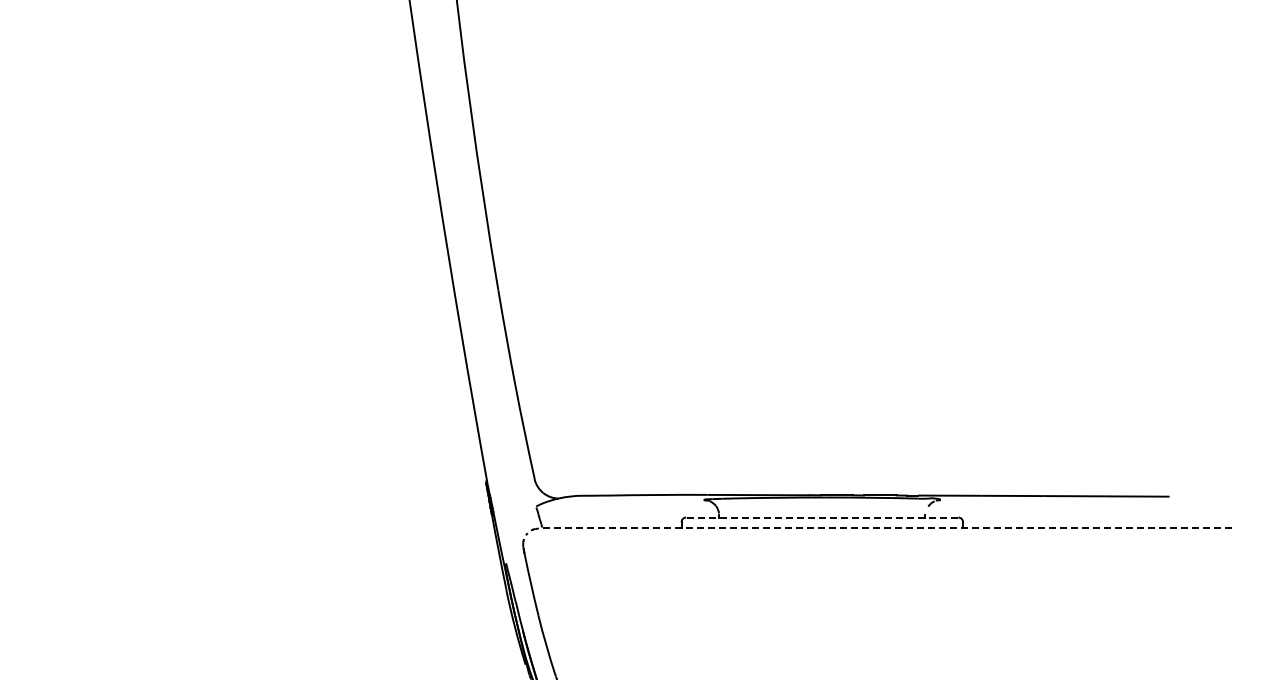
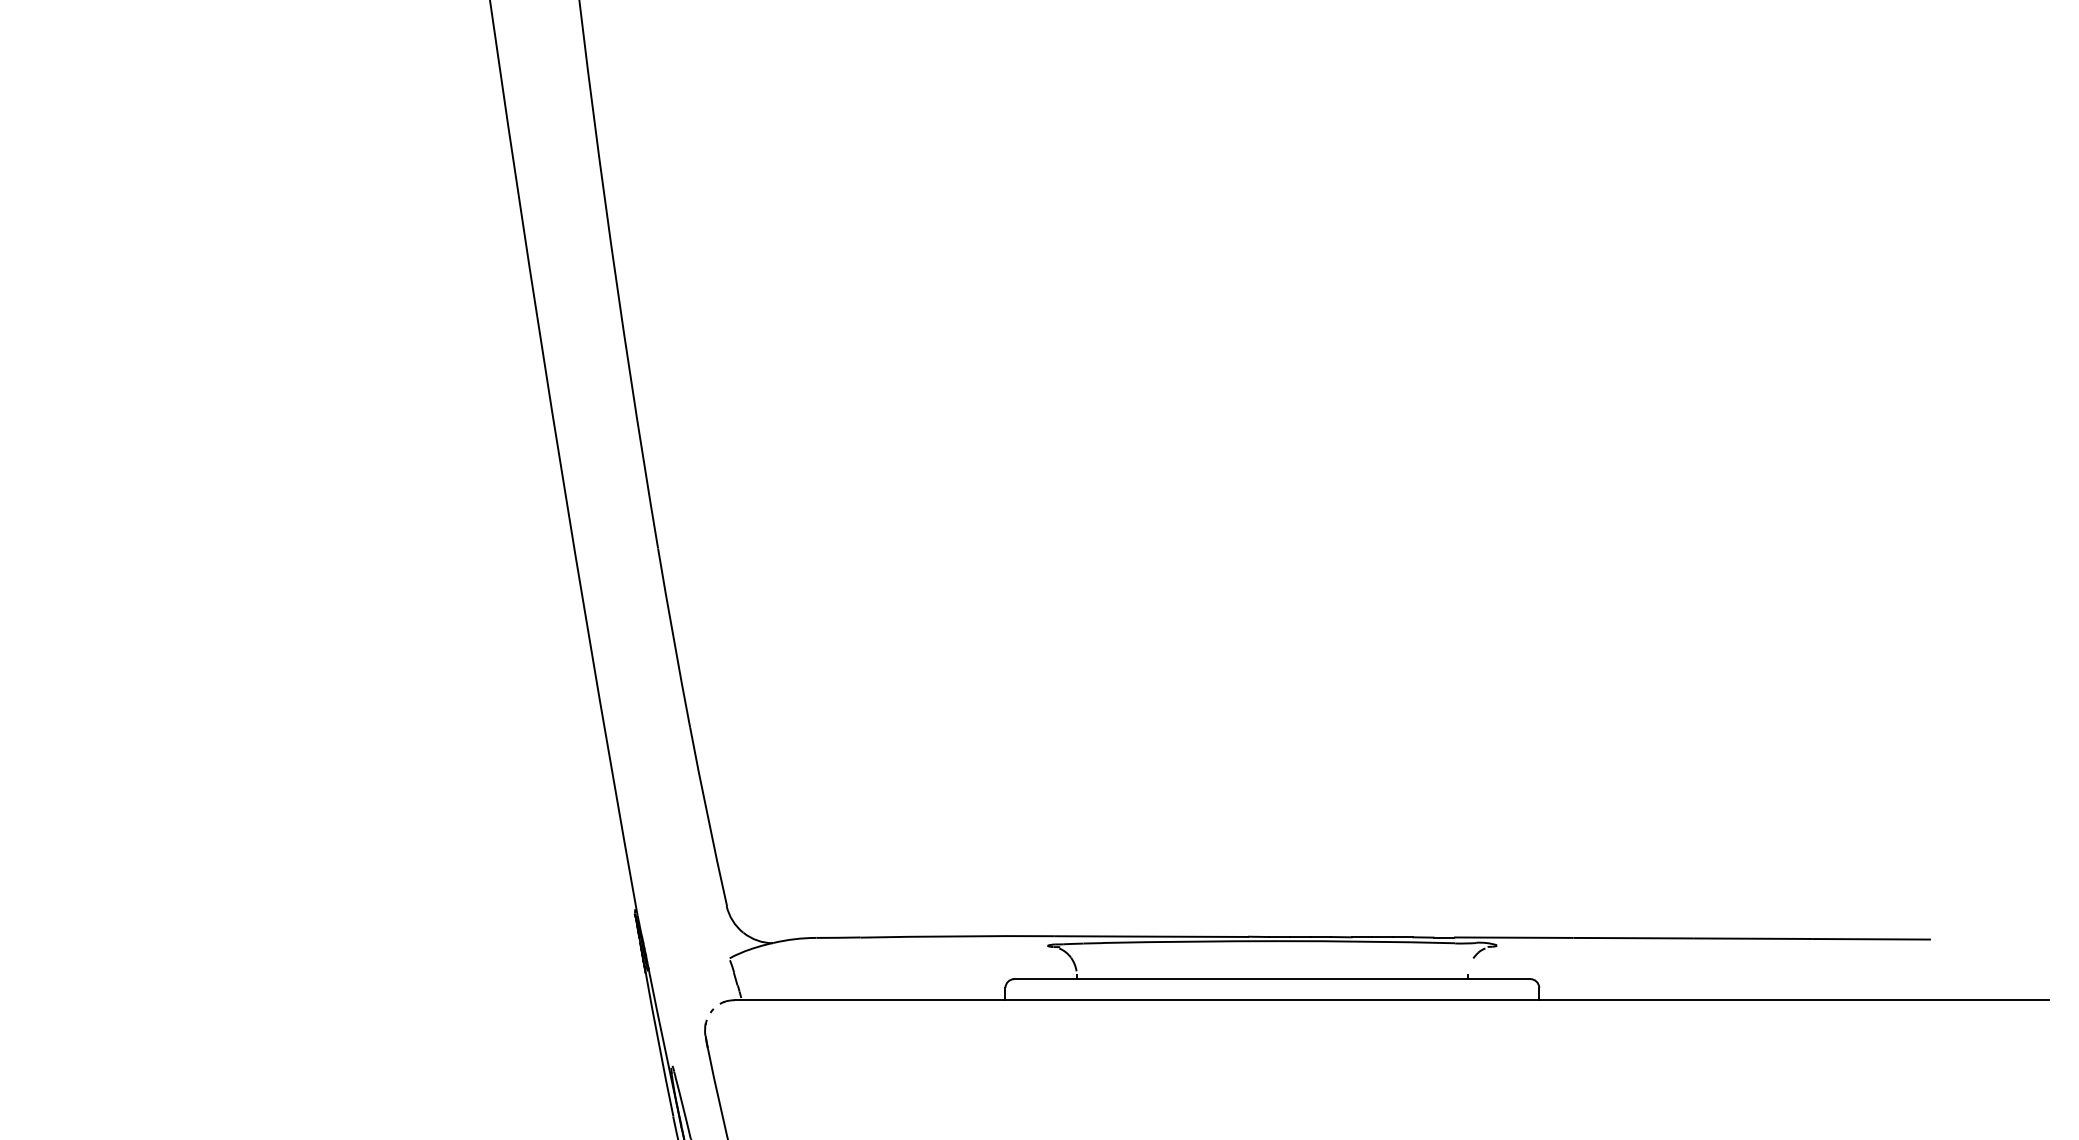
line: (821, 517) -> (1270, 979), dashed -> solid
line: (884, 528) -> (1390, 999), dashed -> solid

